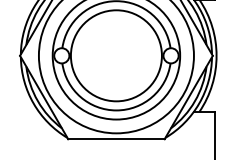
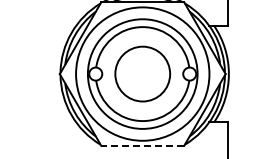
circle: (116, 55) -> (142, 73), size x0.7
line: (116, 138) -> (142, 145), solid -> dashed

